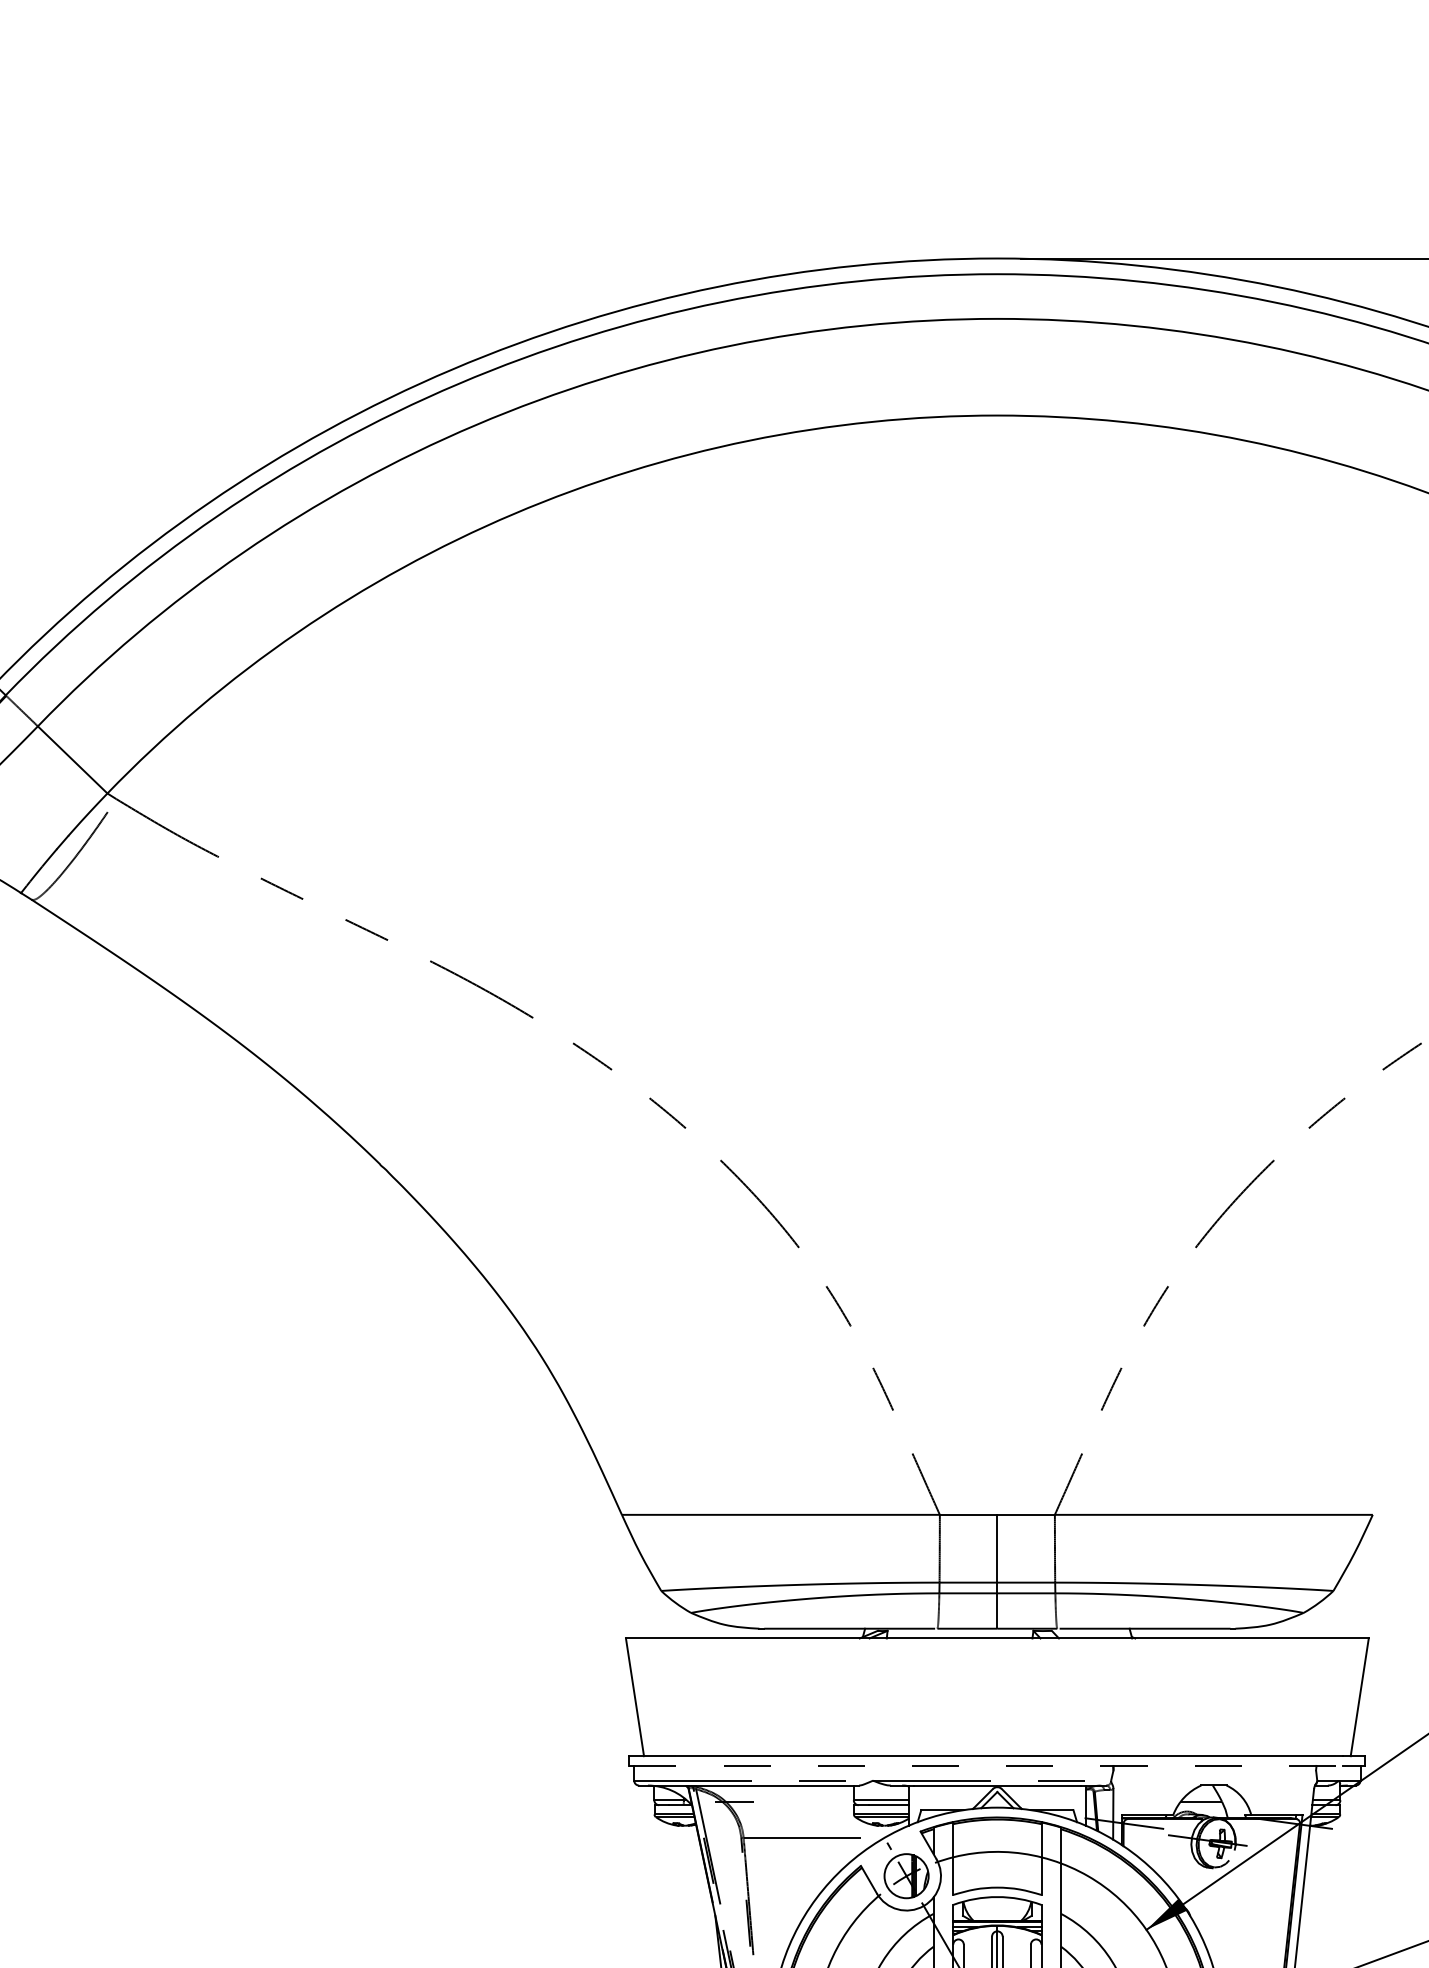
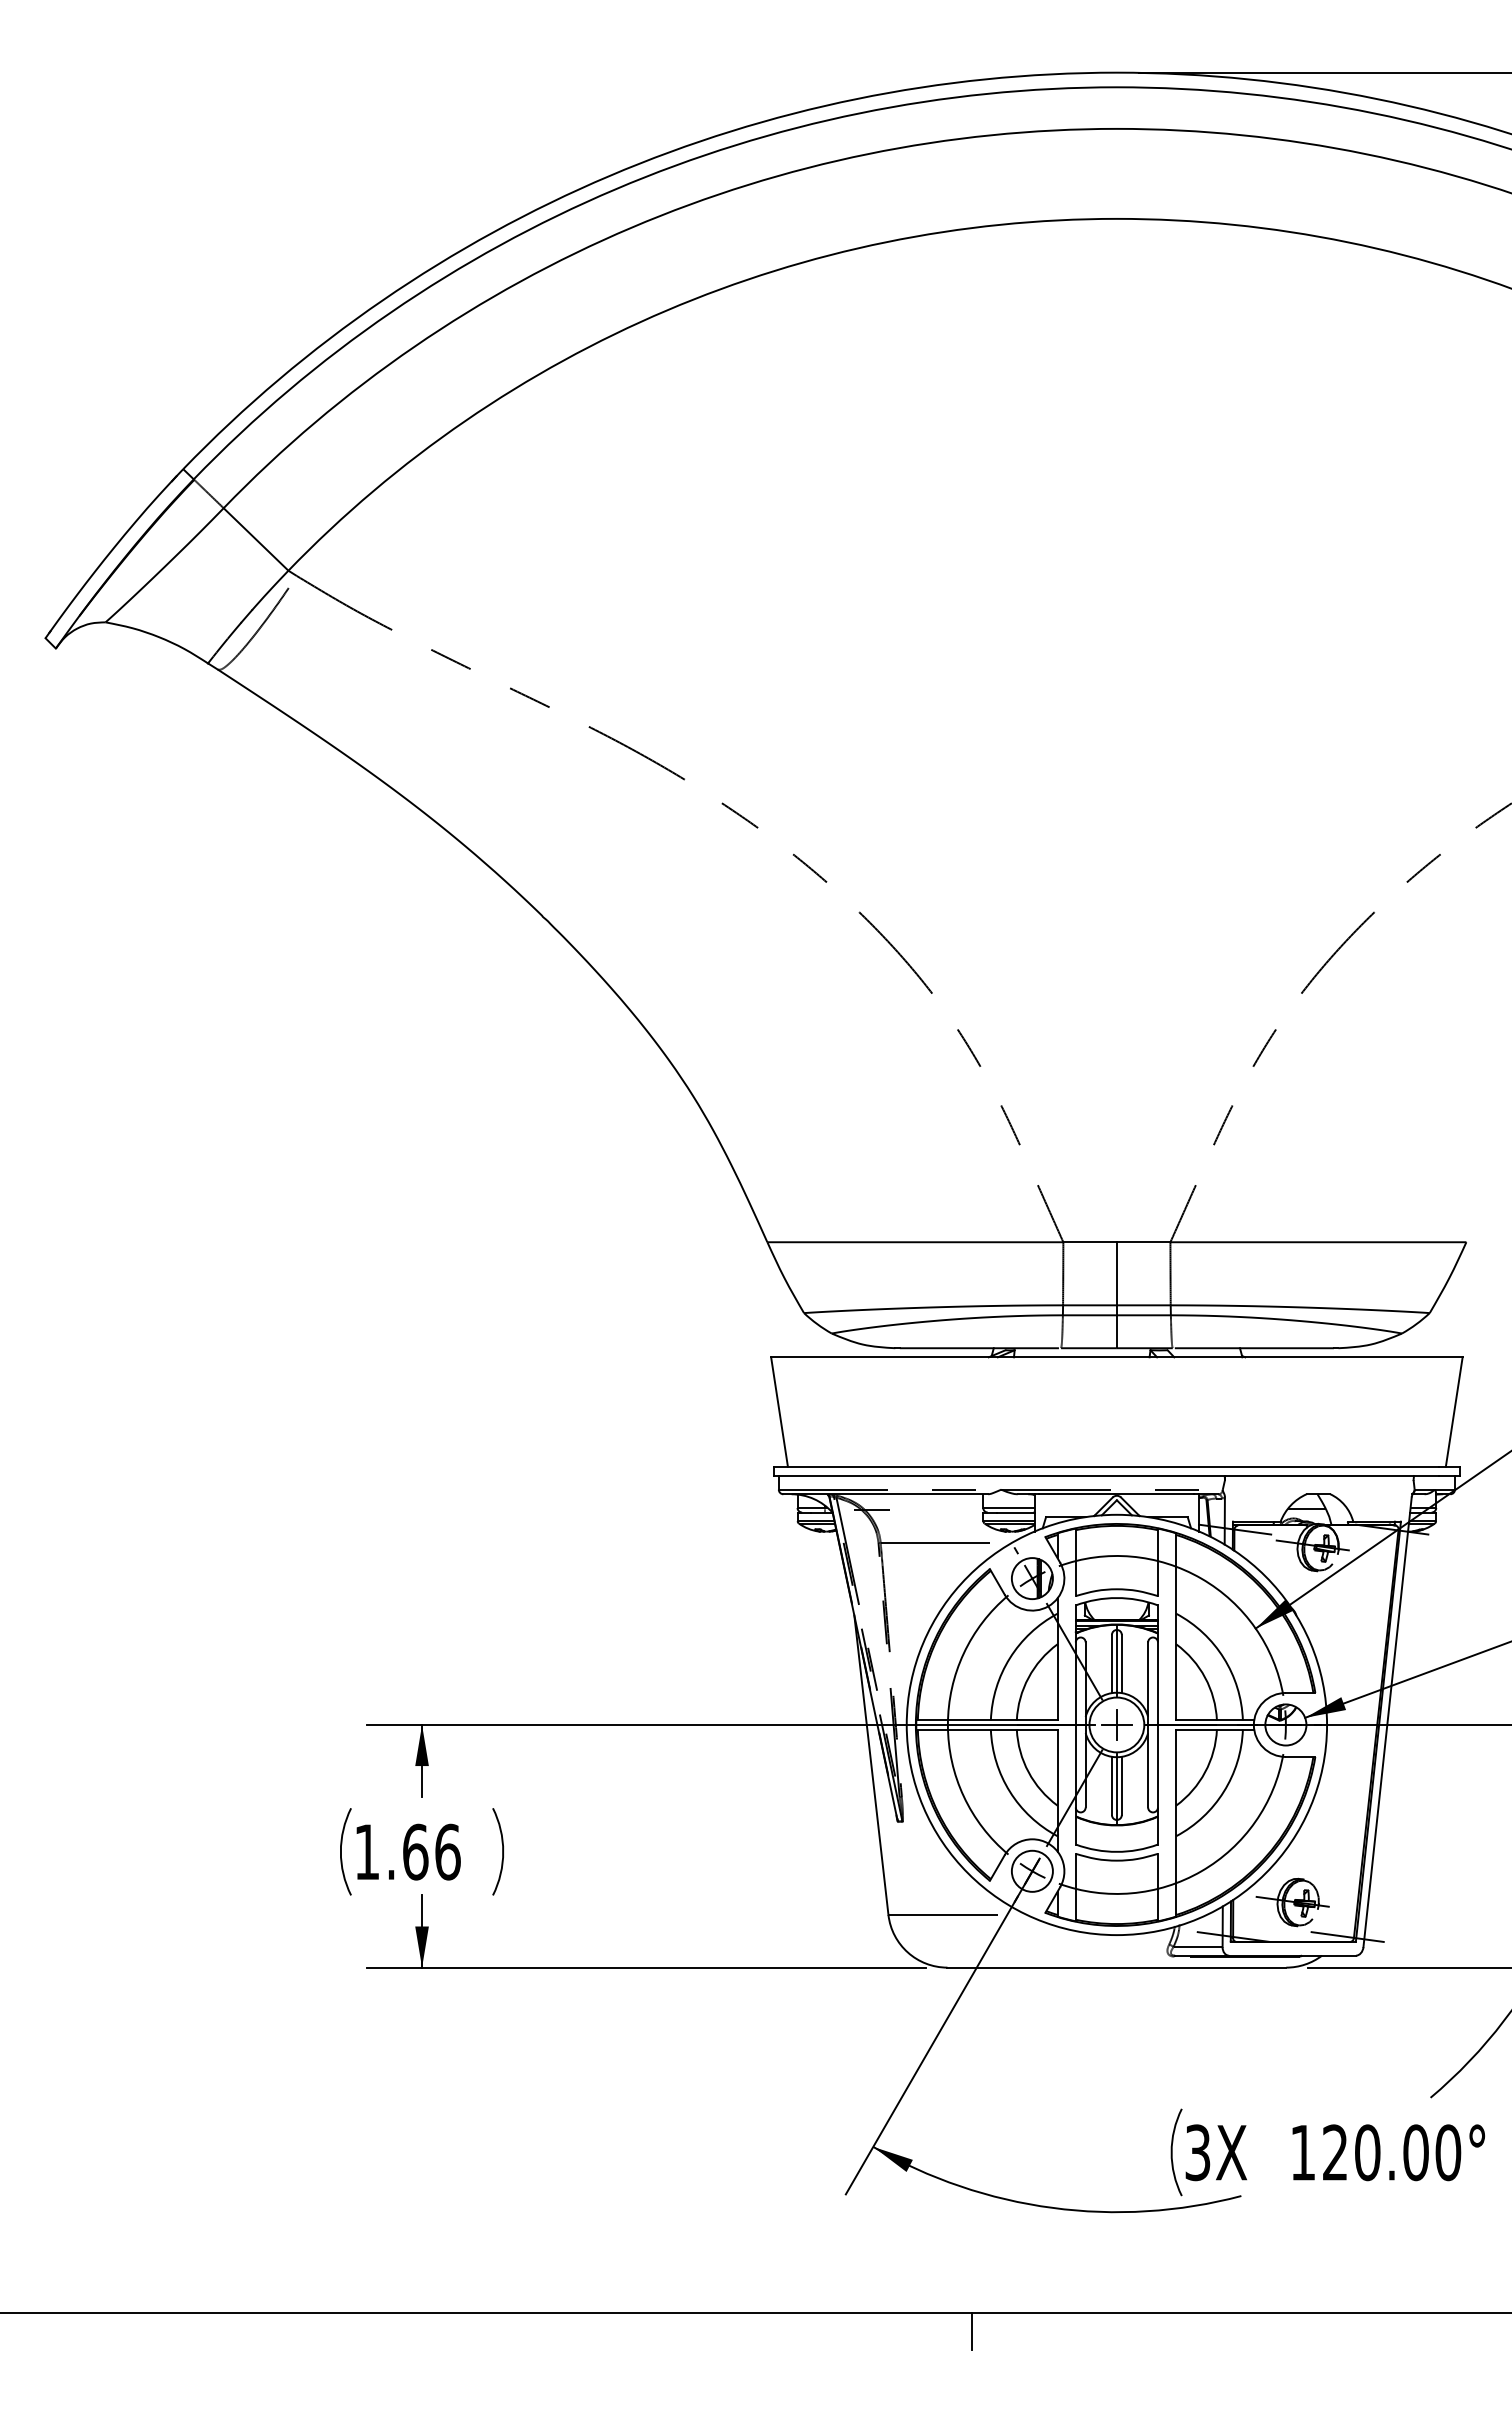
line: (987, 1765) -> (1107, 1475), dashed -> solid

